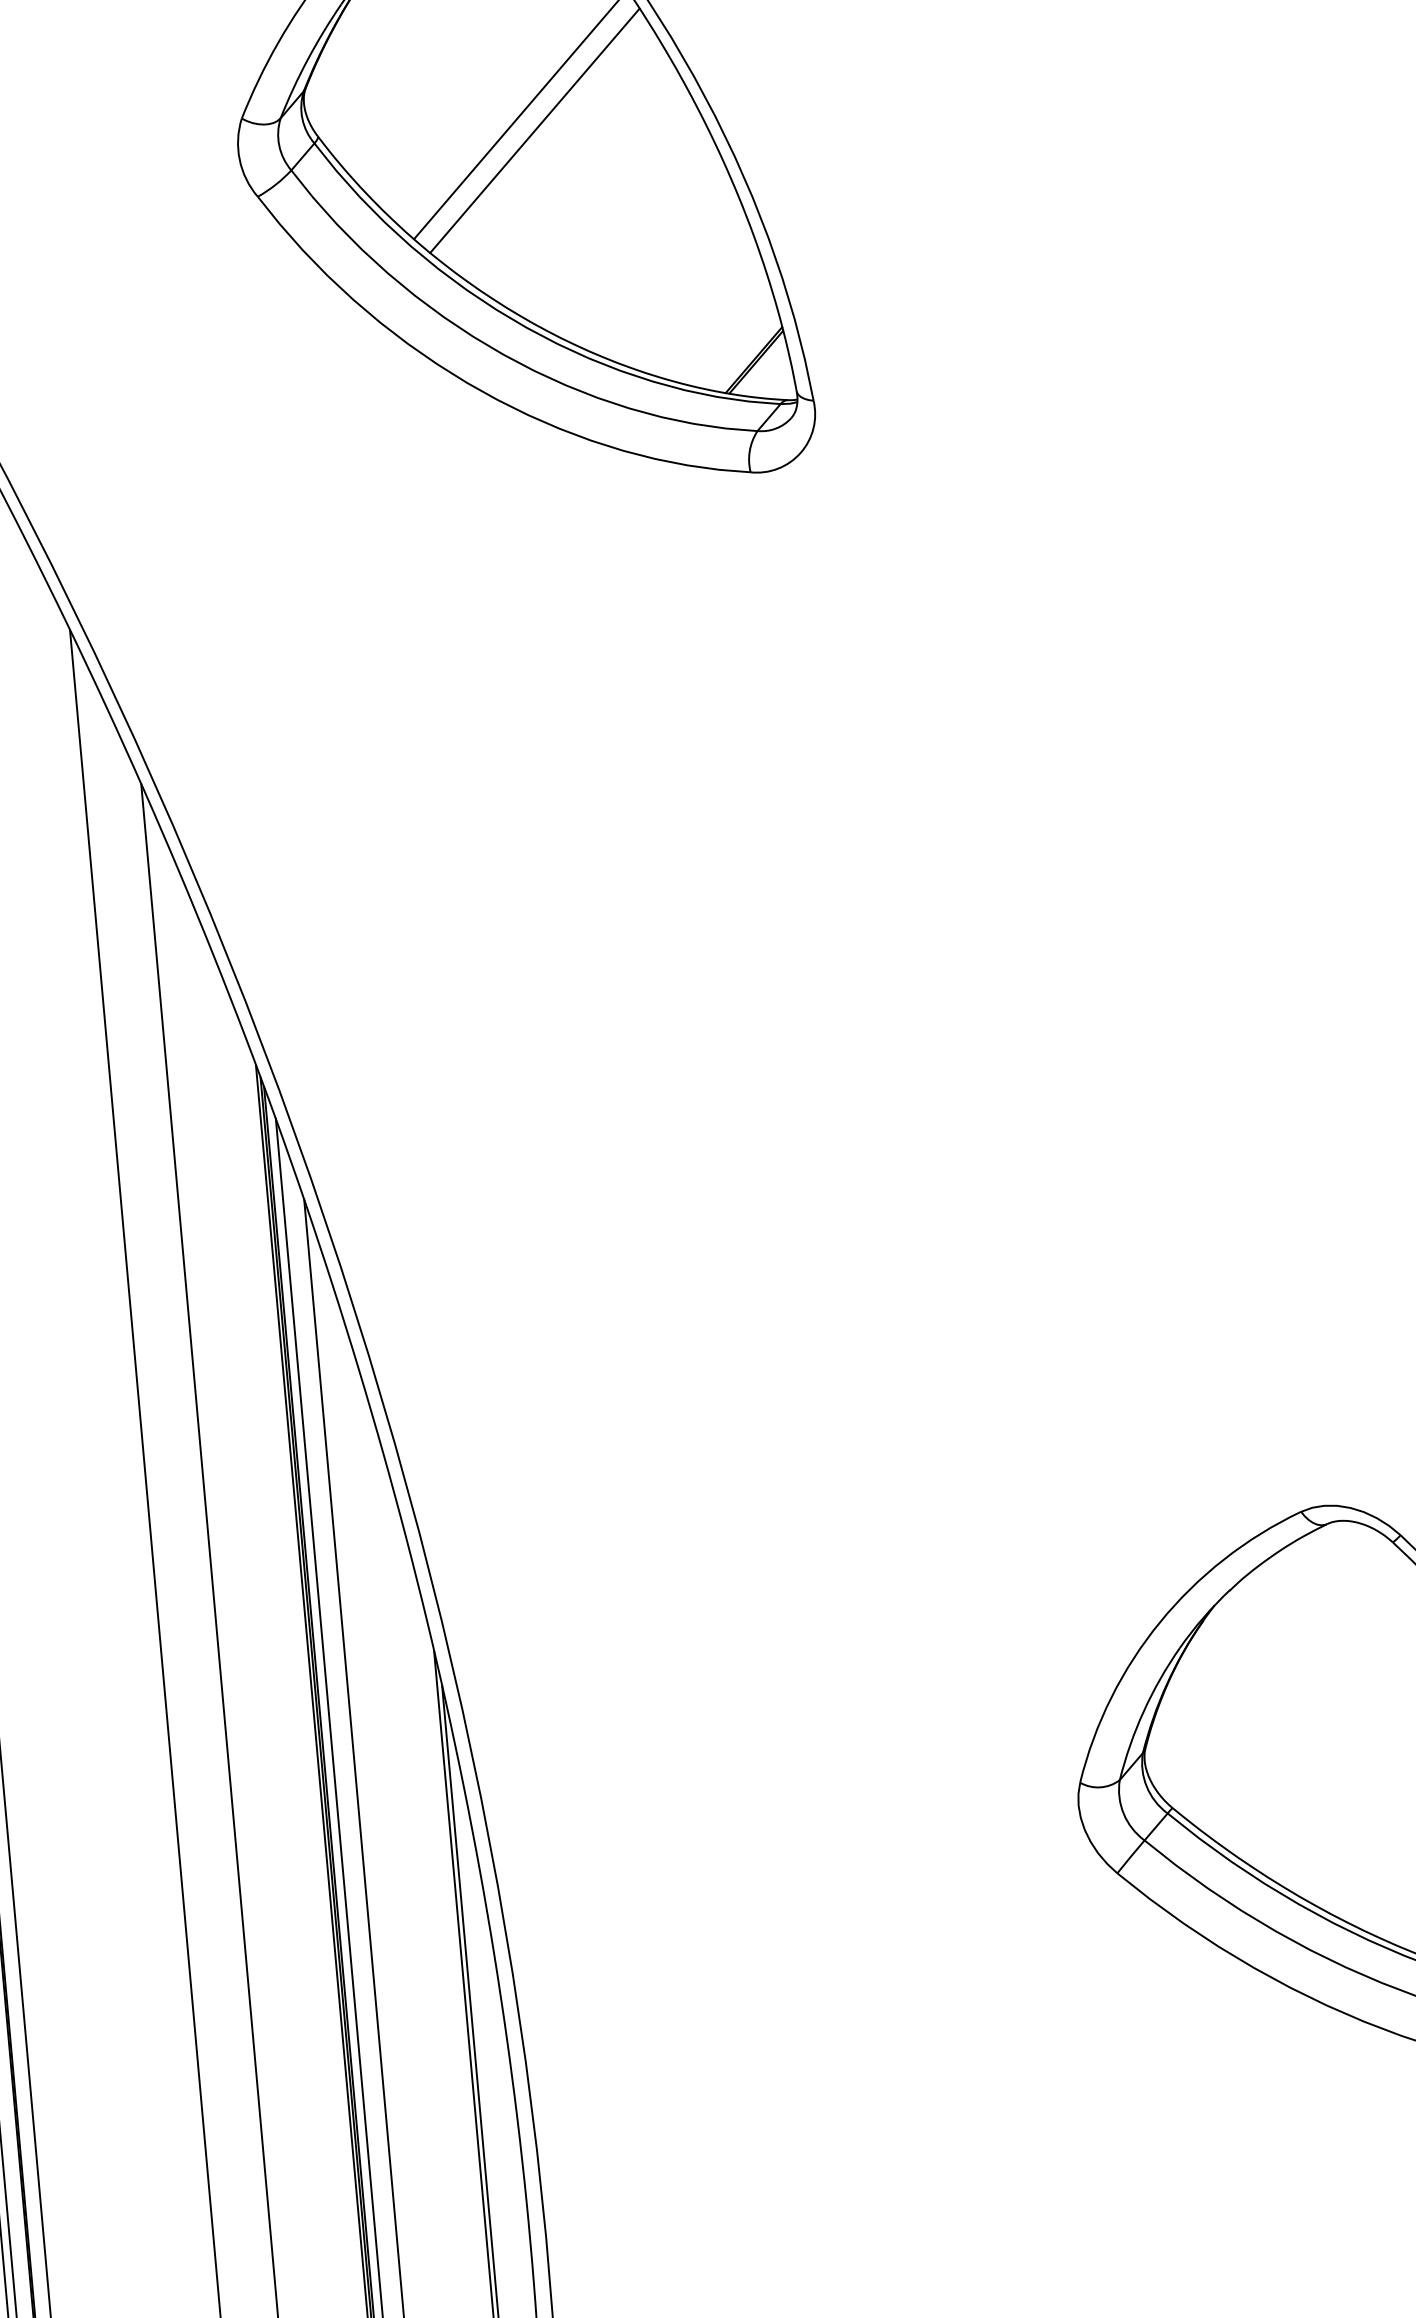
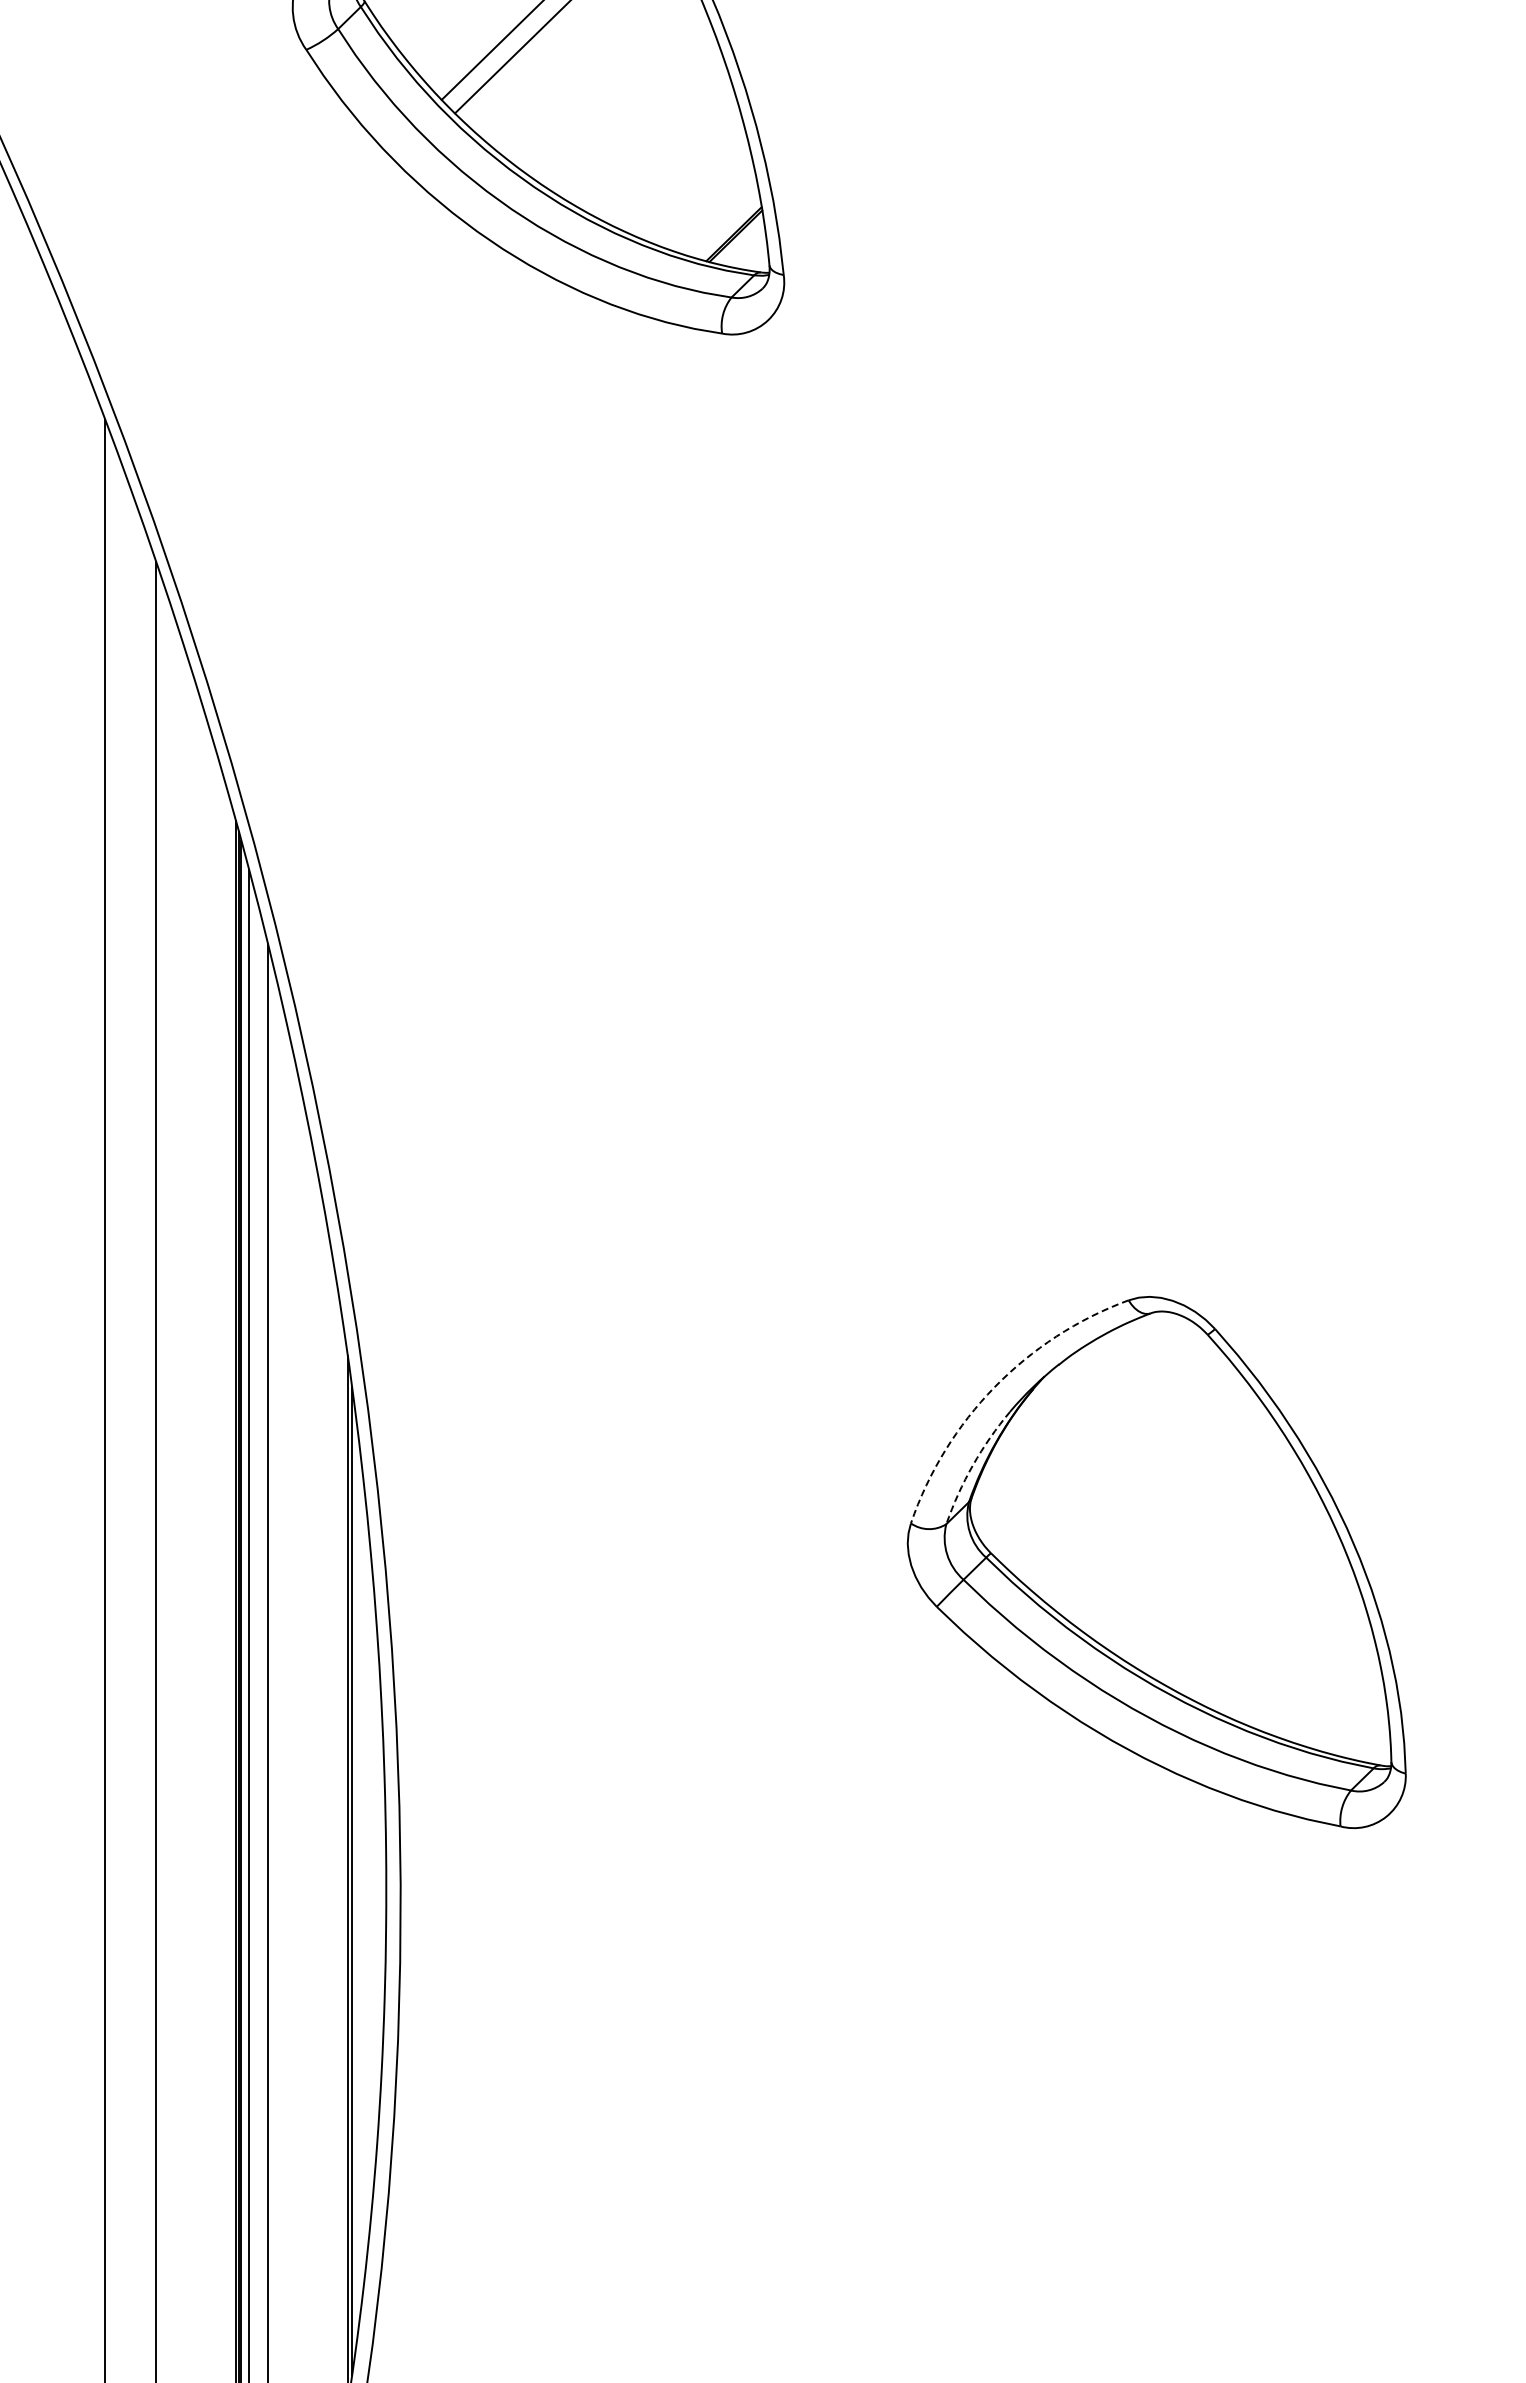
arc: (1159, 1622) -> (994, 1387), solid -> dashed
arc: (1144, 1711) -> (973, 1465), solid -> dashed

